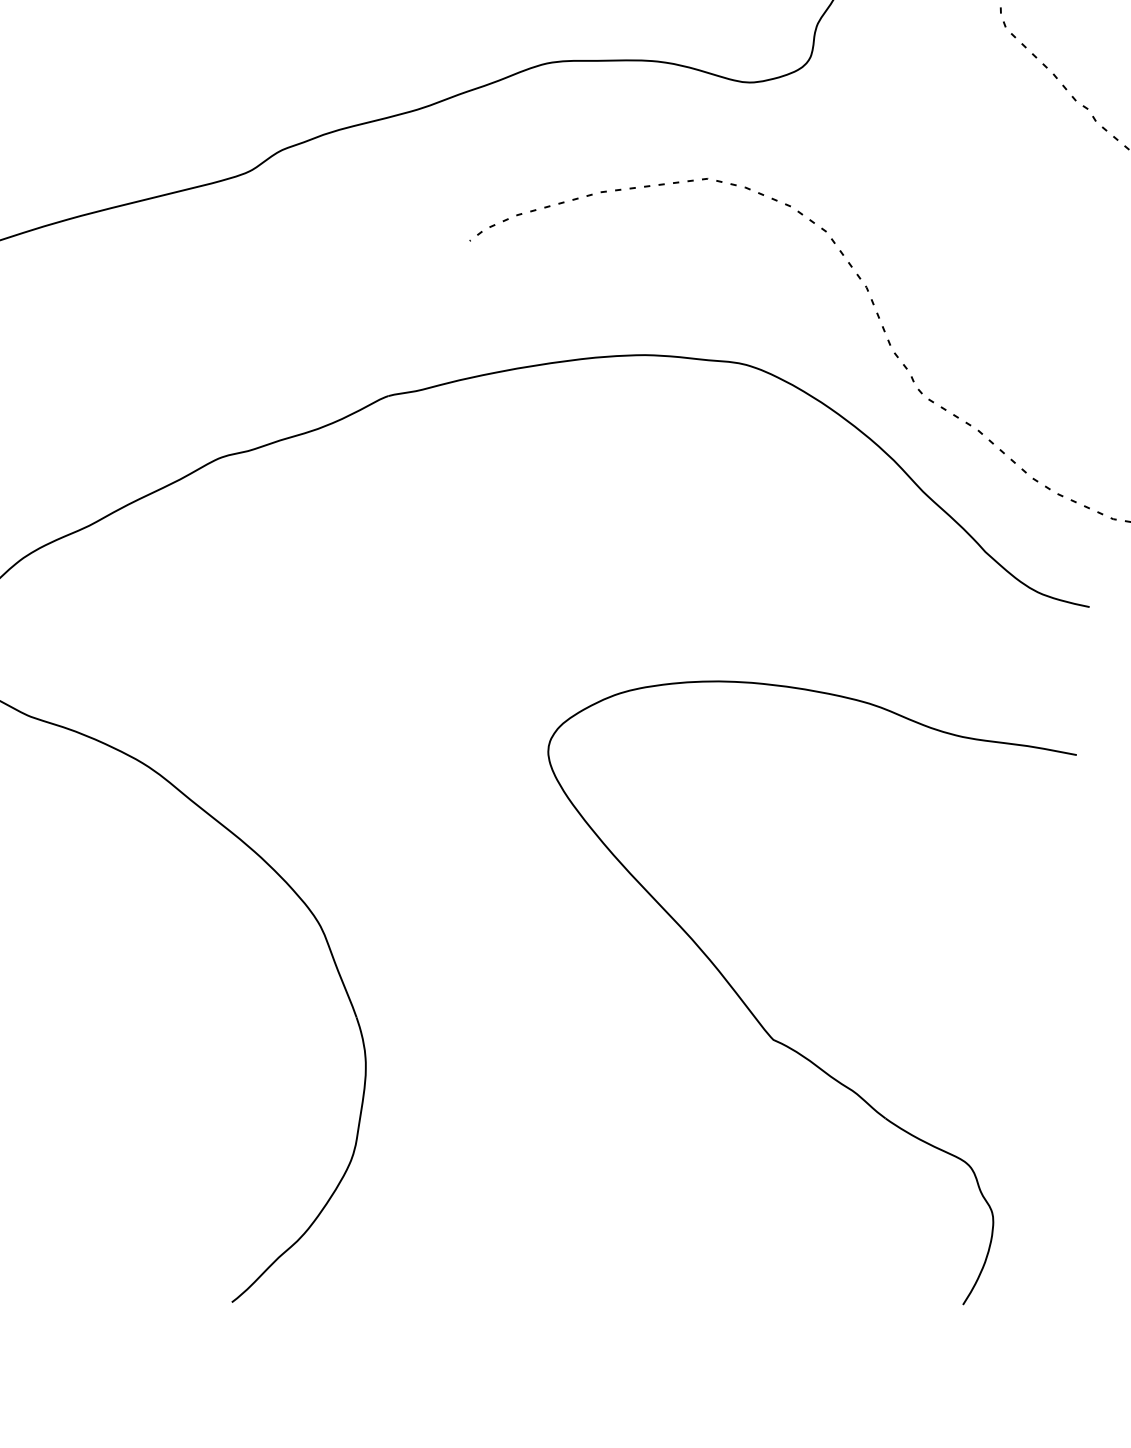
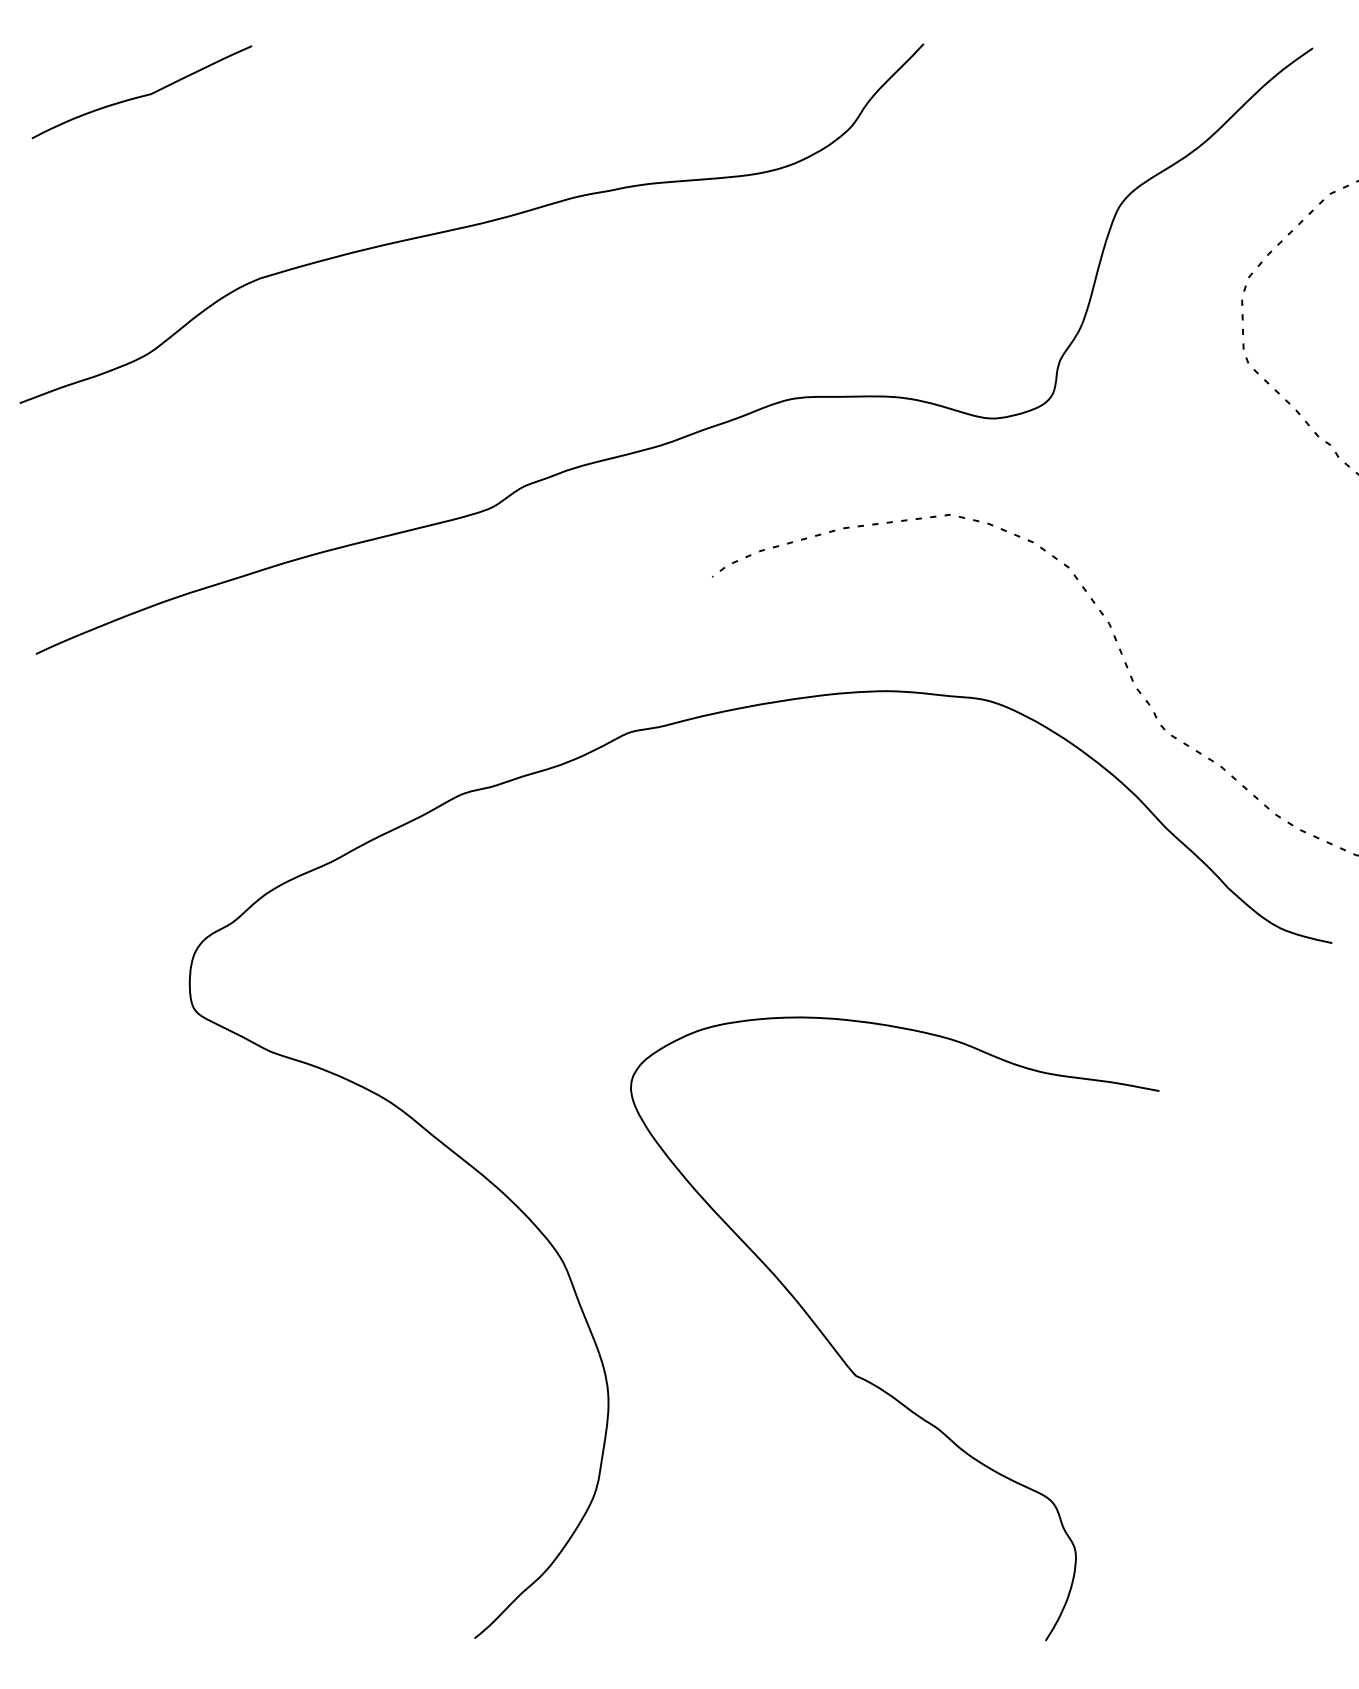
part: (785, 1044) -> (868, 1380), moved

